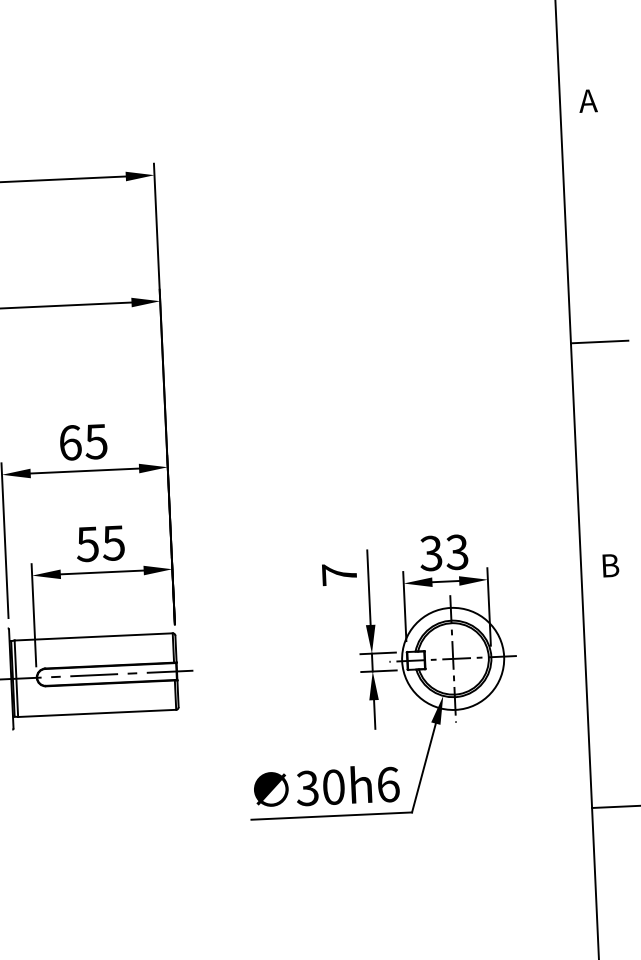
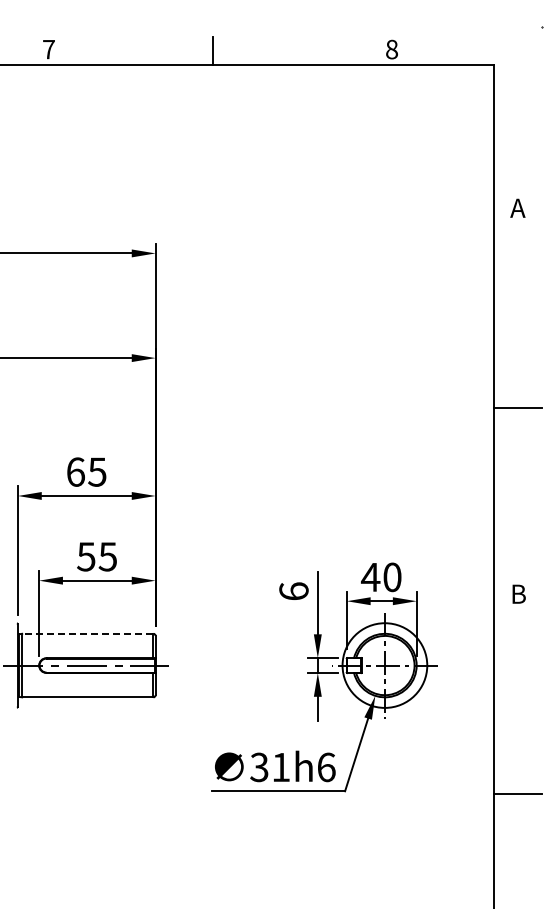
text: (443, 553) -> (380, 577), 33 -> 40
text: (339, 574) -> (293, 591), 7 -> 6
line: (93, 636) -> (87, 633), solid -> dashed
text: (334, 787) -> (281, 767), 30h6 -> 31h6

